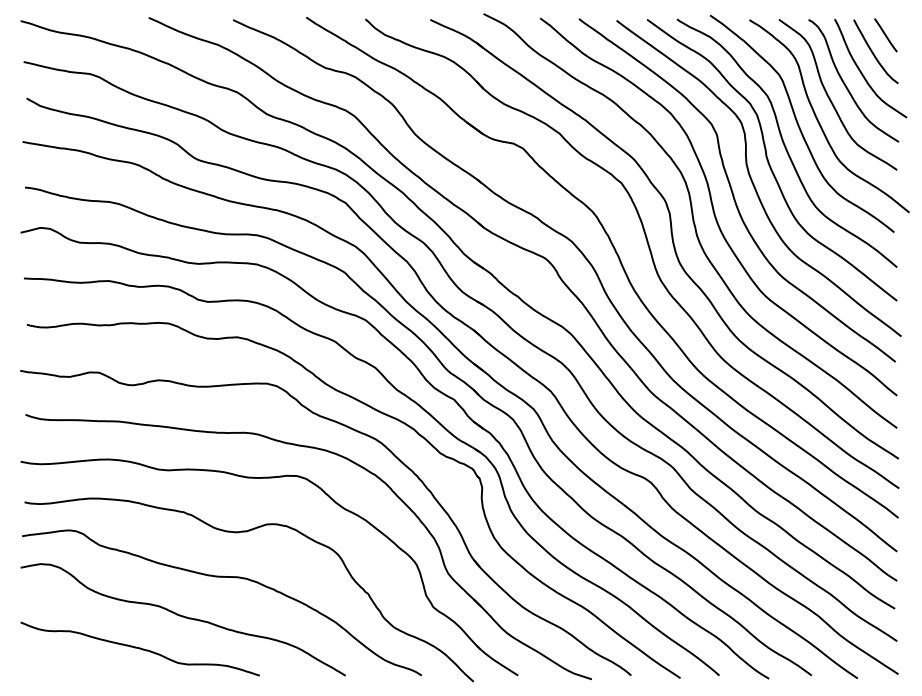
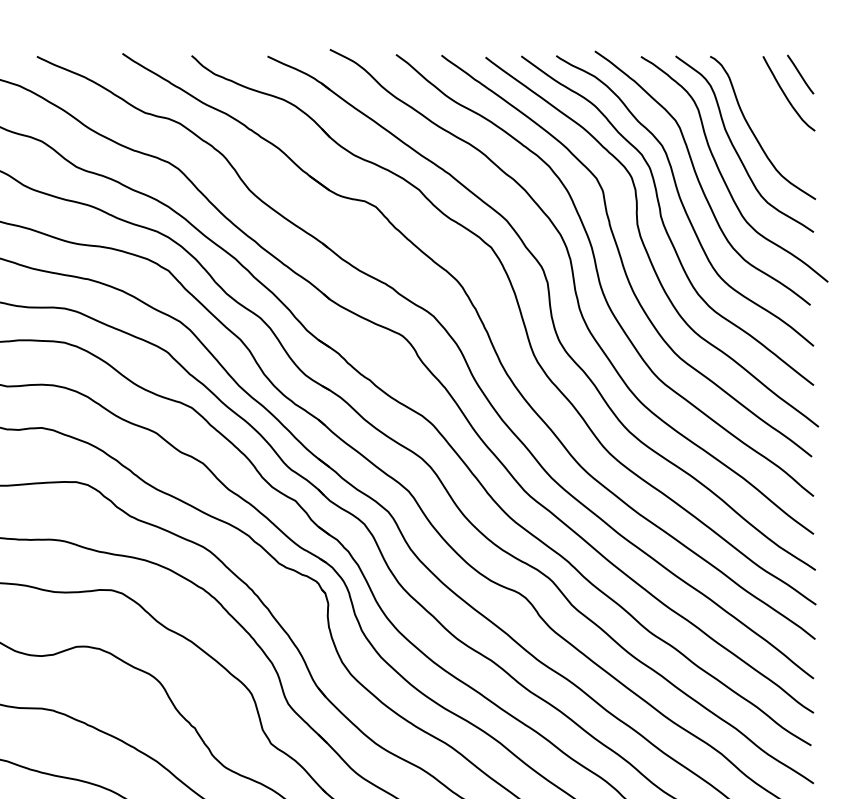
curve: (862, 72) -> (773, 118), removed

